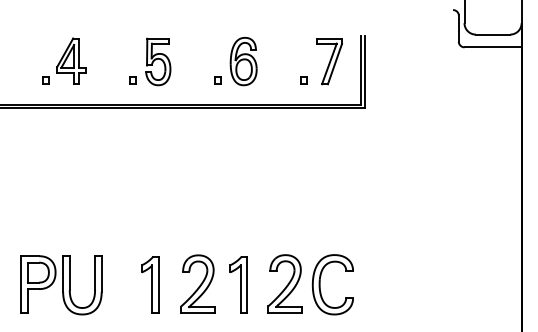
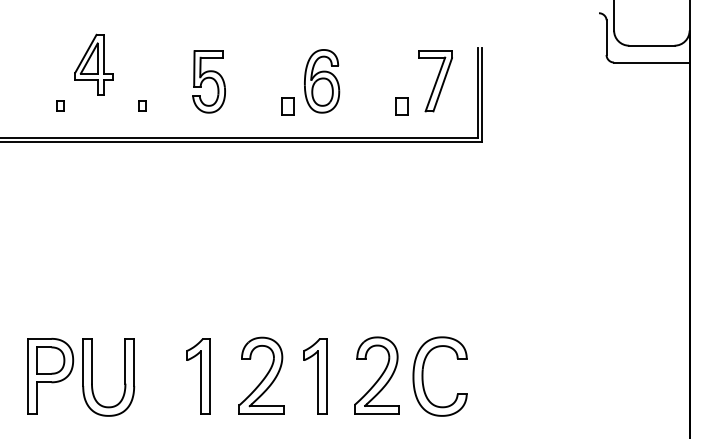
part: (70, 60) -> (93, 64), moved
part: (132, 79) -> (142, 105), moved
part: (217, 79) -> (287, 105), size x1.6
part: (303, 79) -> (401, 105), size x1.6

